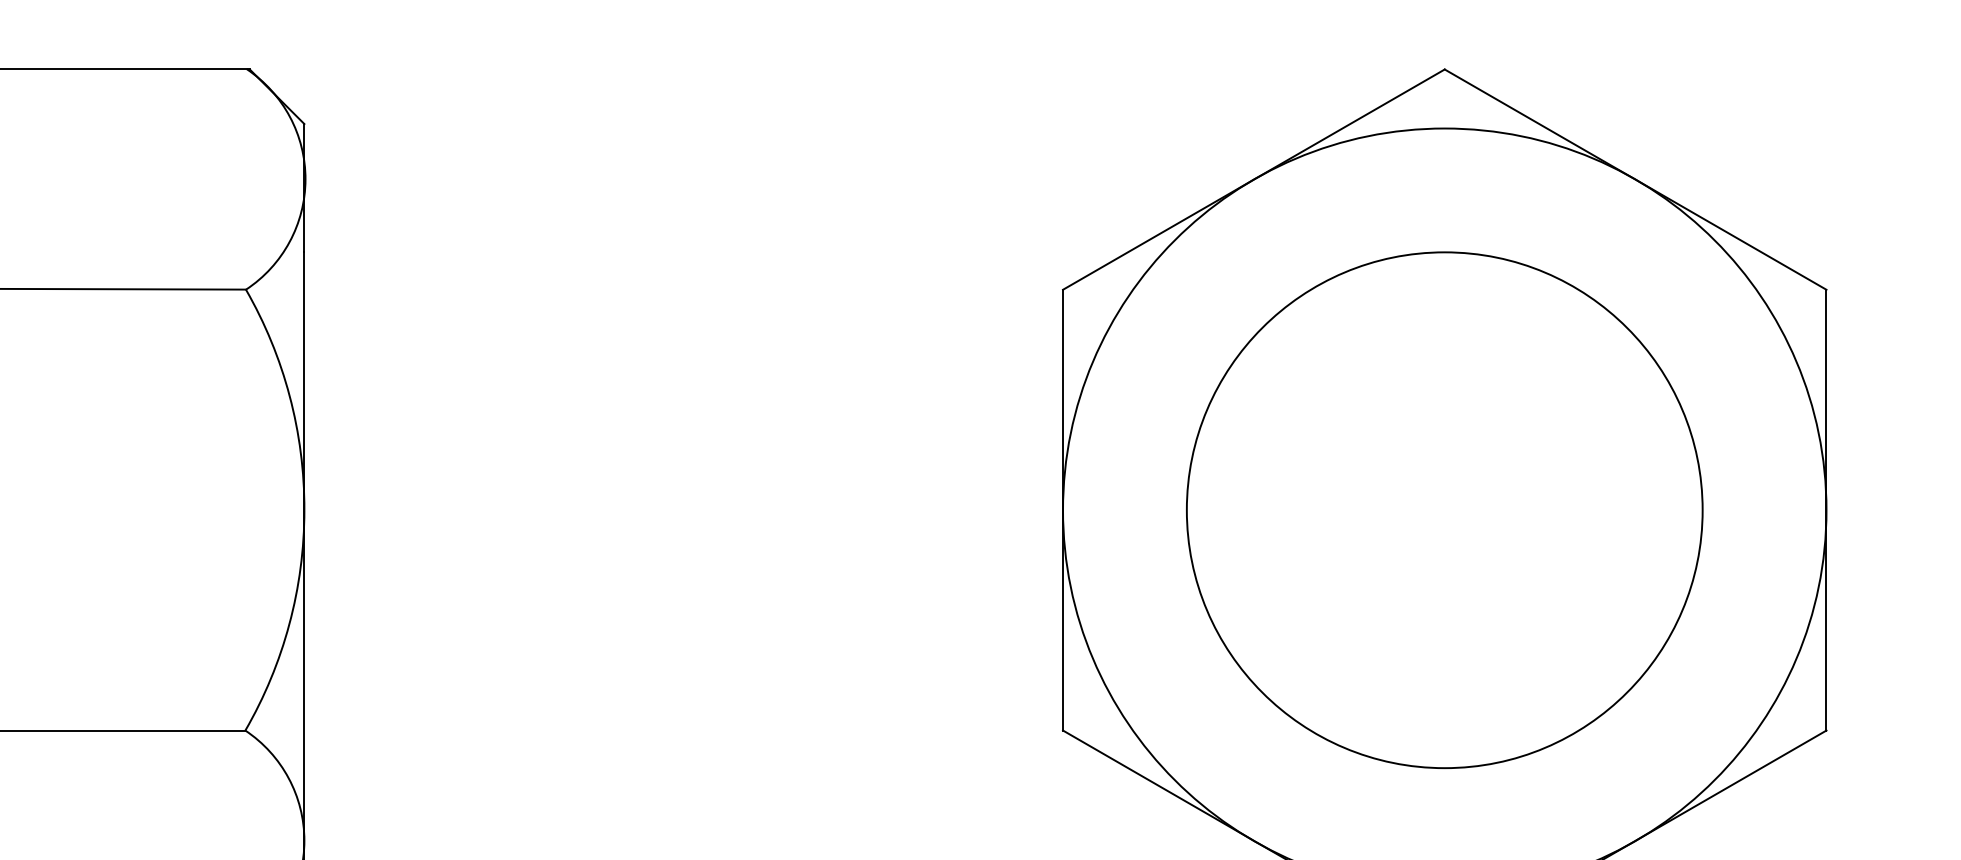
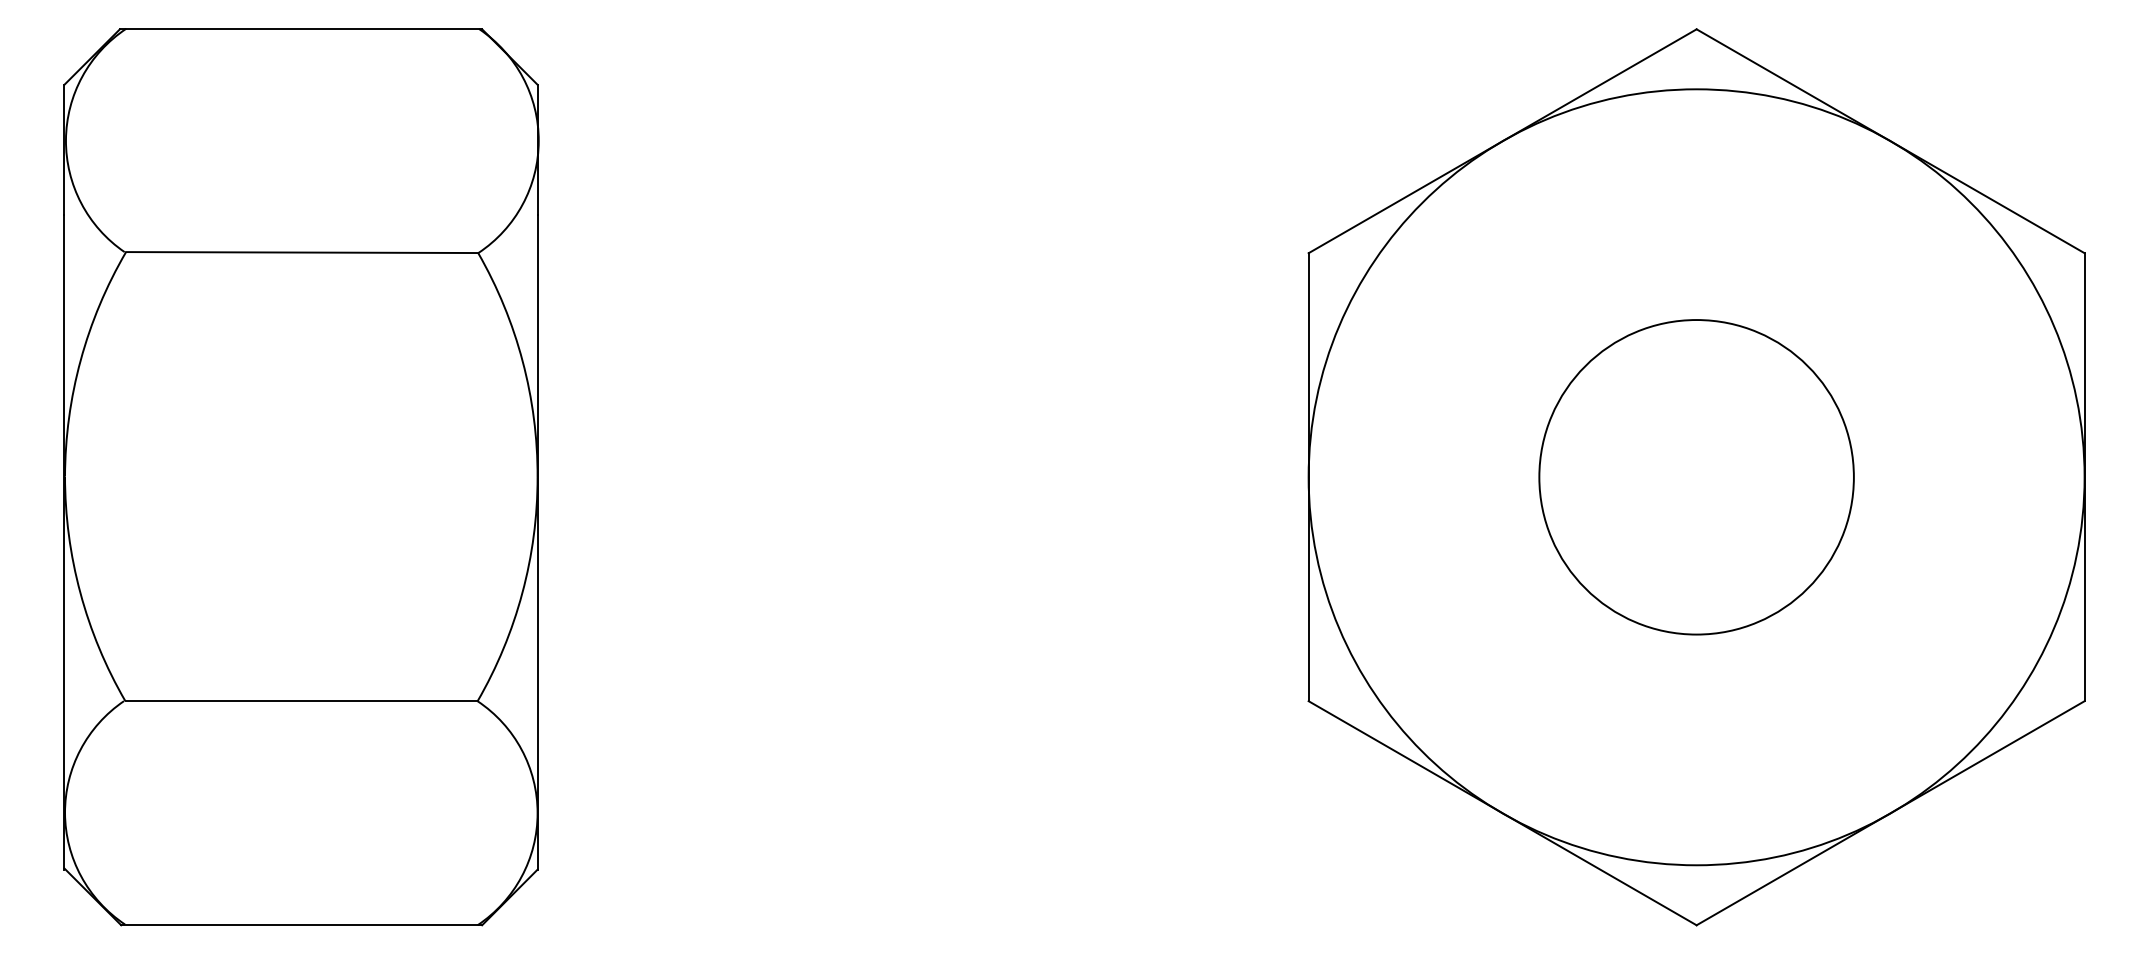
circle: (1444, 510) -> (1696, 477), size x0.6

